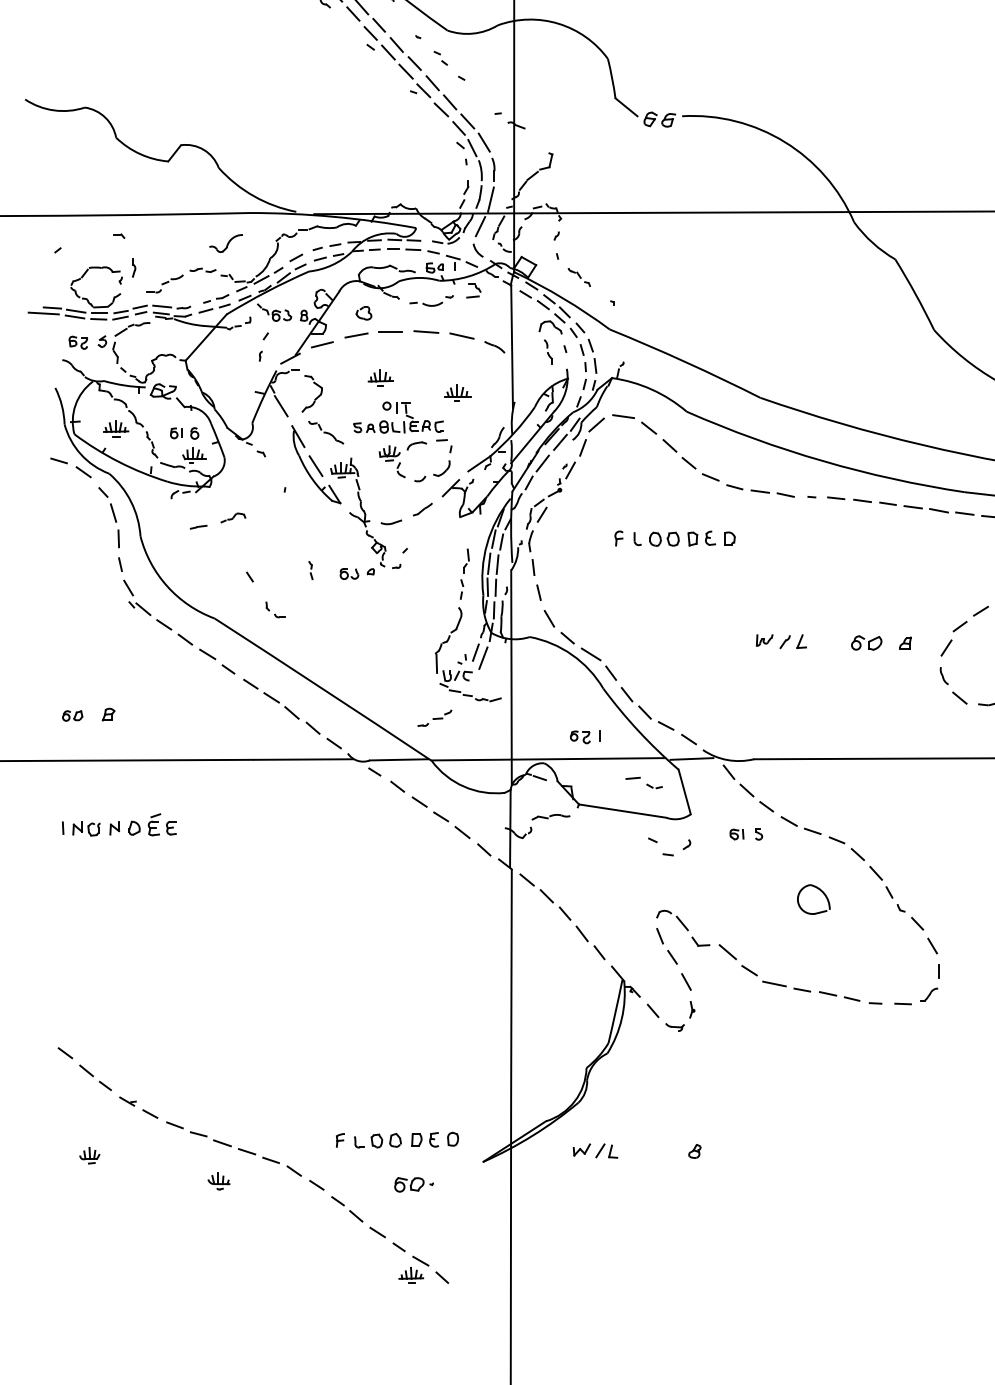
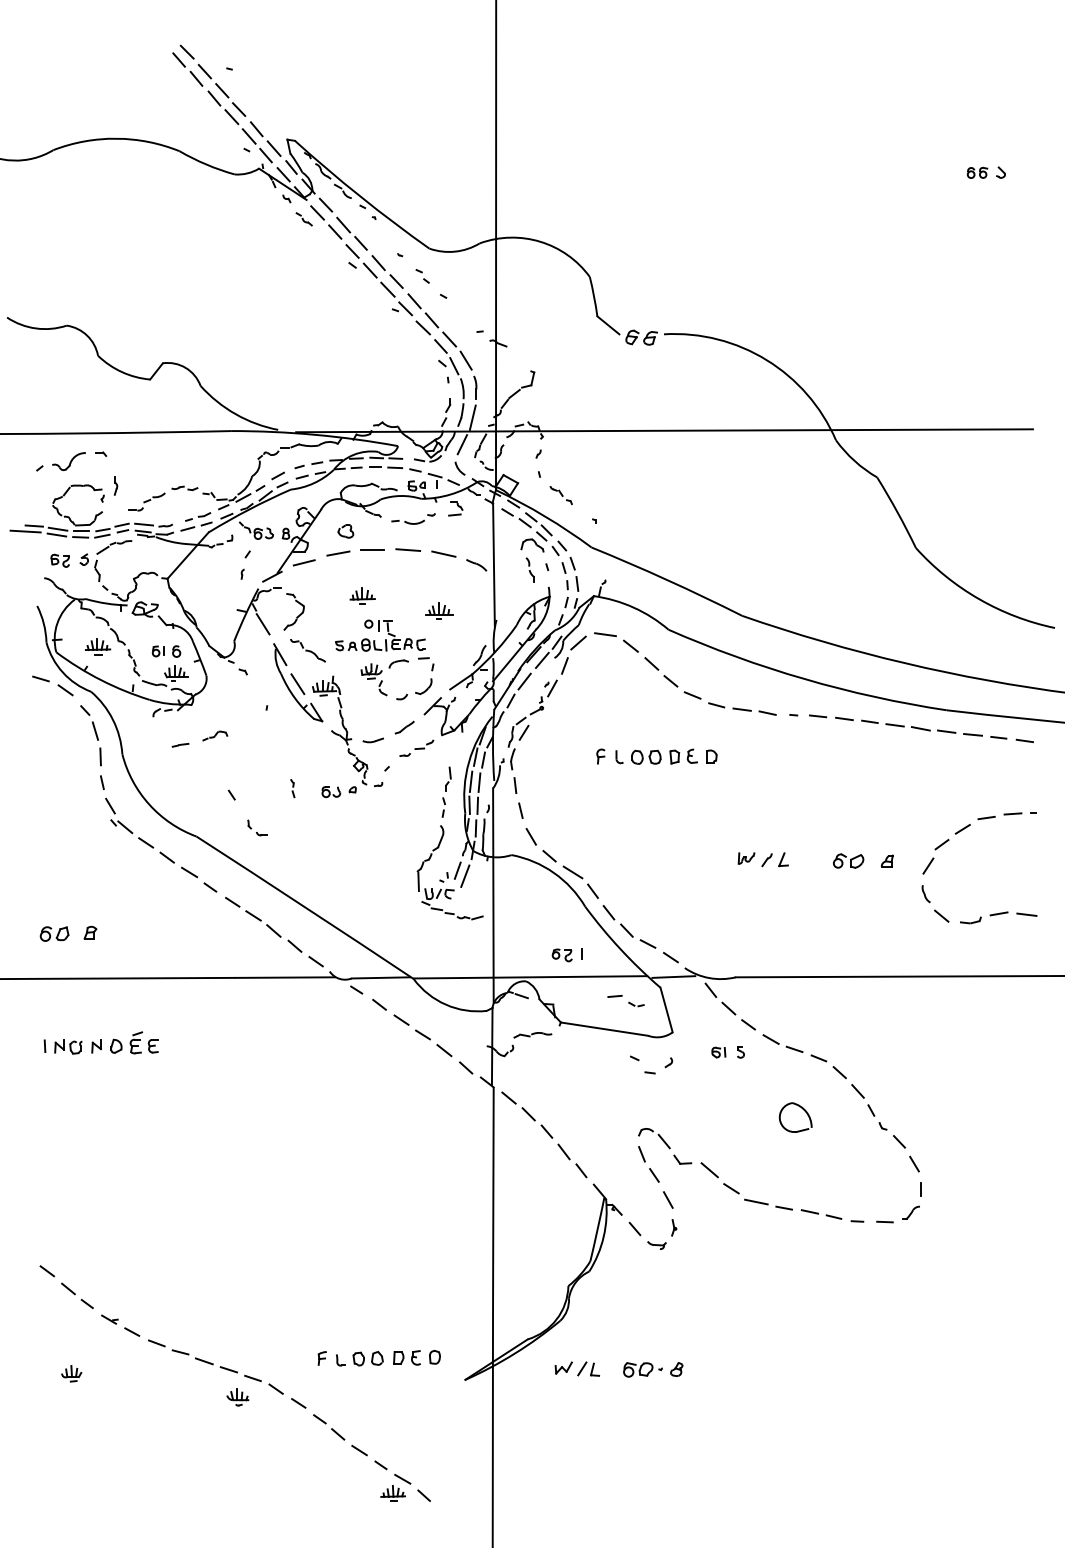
part: (225, 243) -> (68, 461), moved
part: (72, 715) -> (54, 933), size x1.43
part: (434, 717) -> (416, 747), moved
part: (218, 1181) -> (237, 1397), moved
part: (413, 1184) -> (642, 1369), moved

